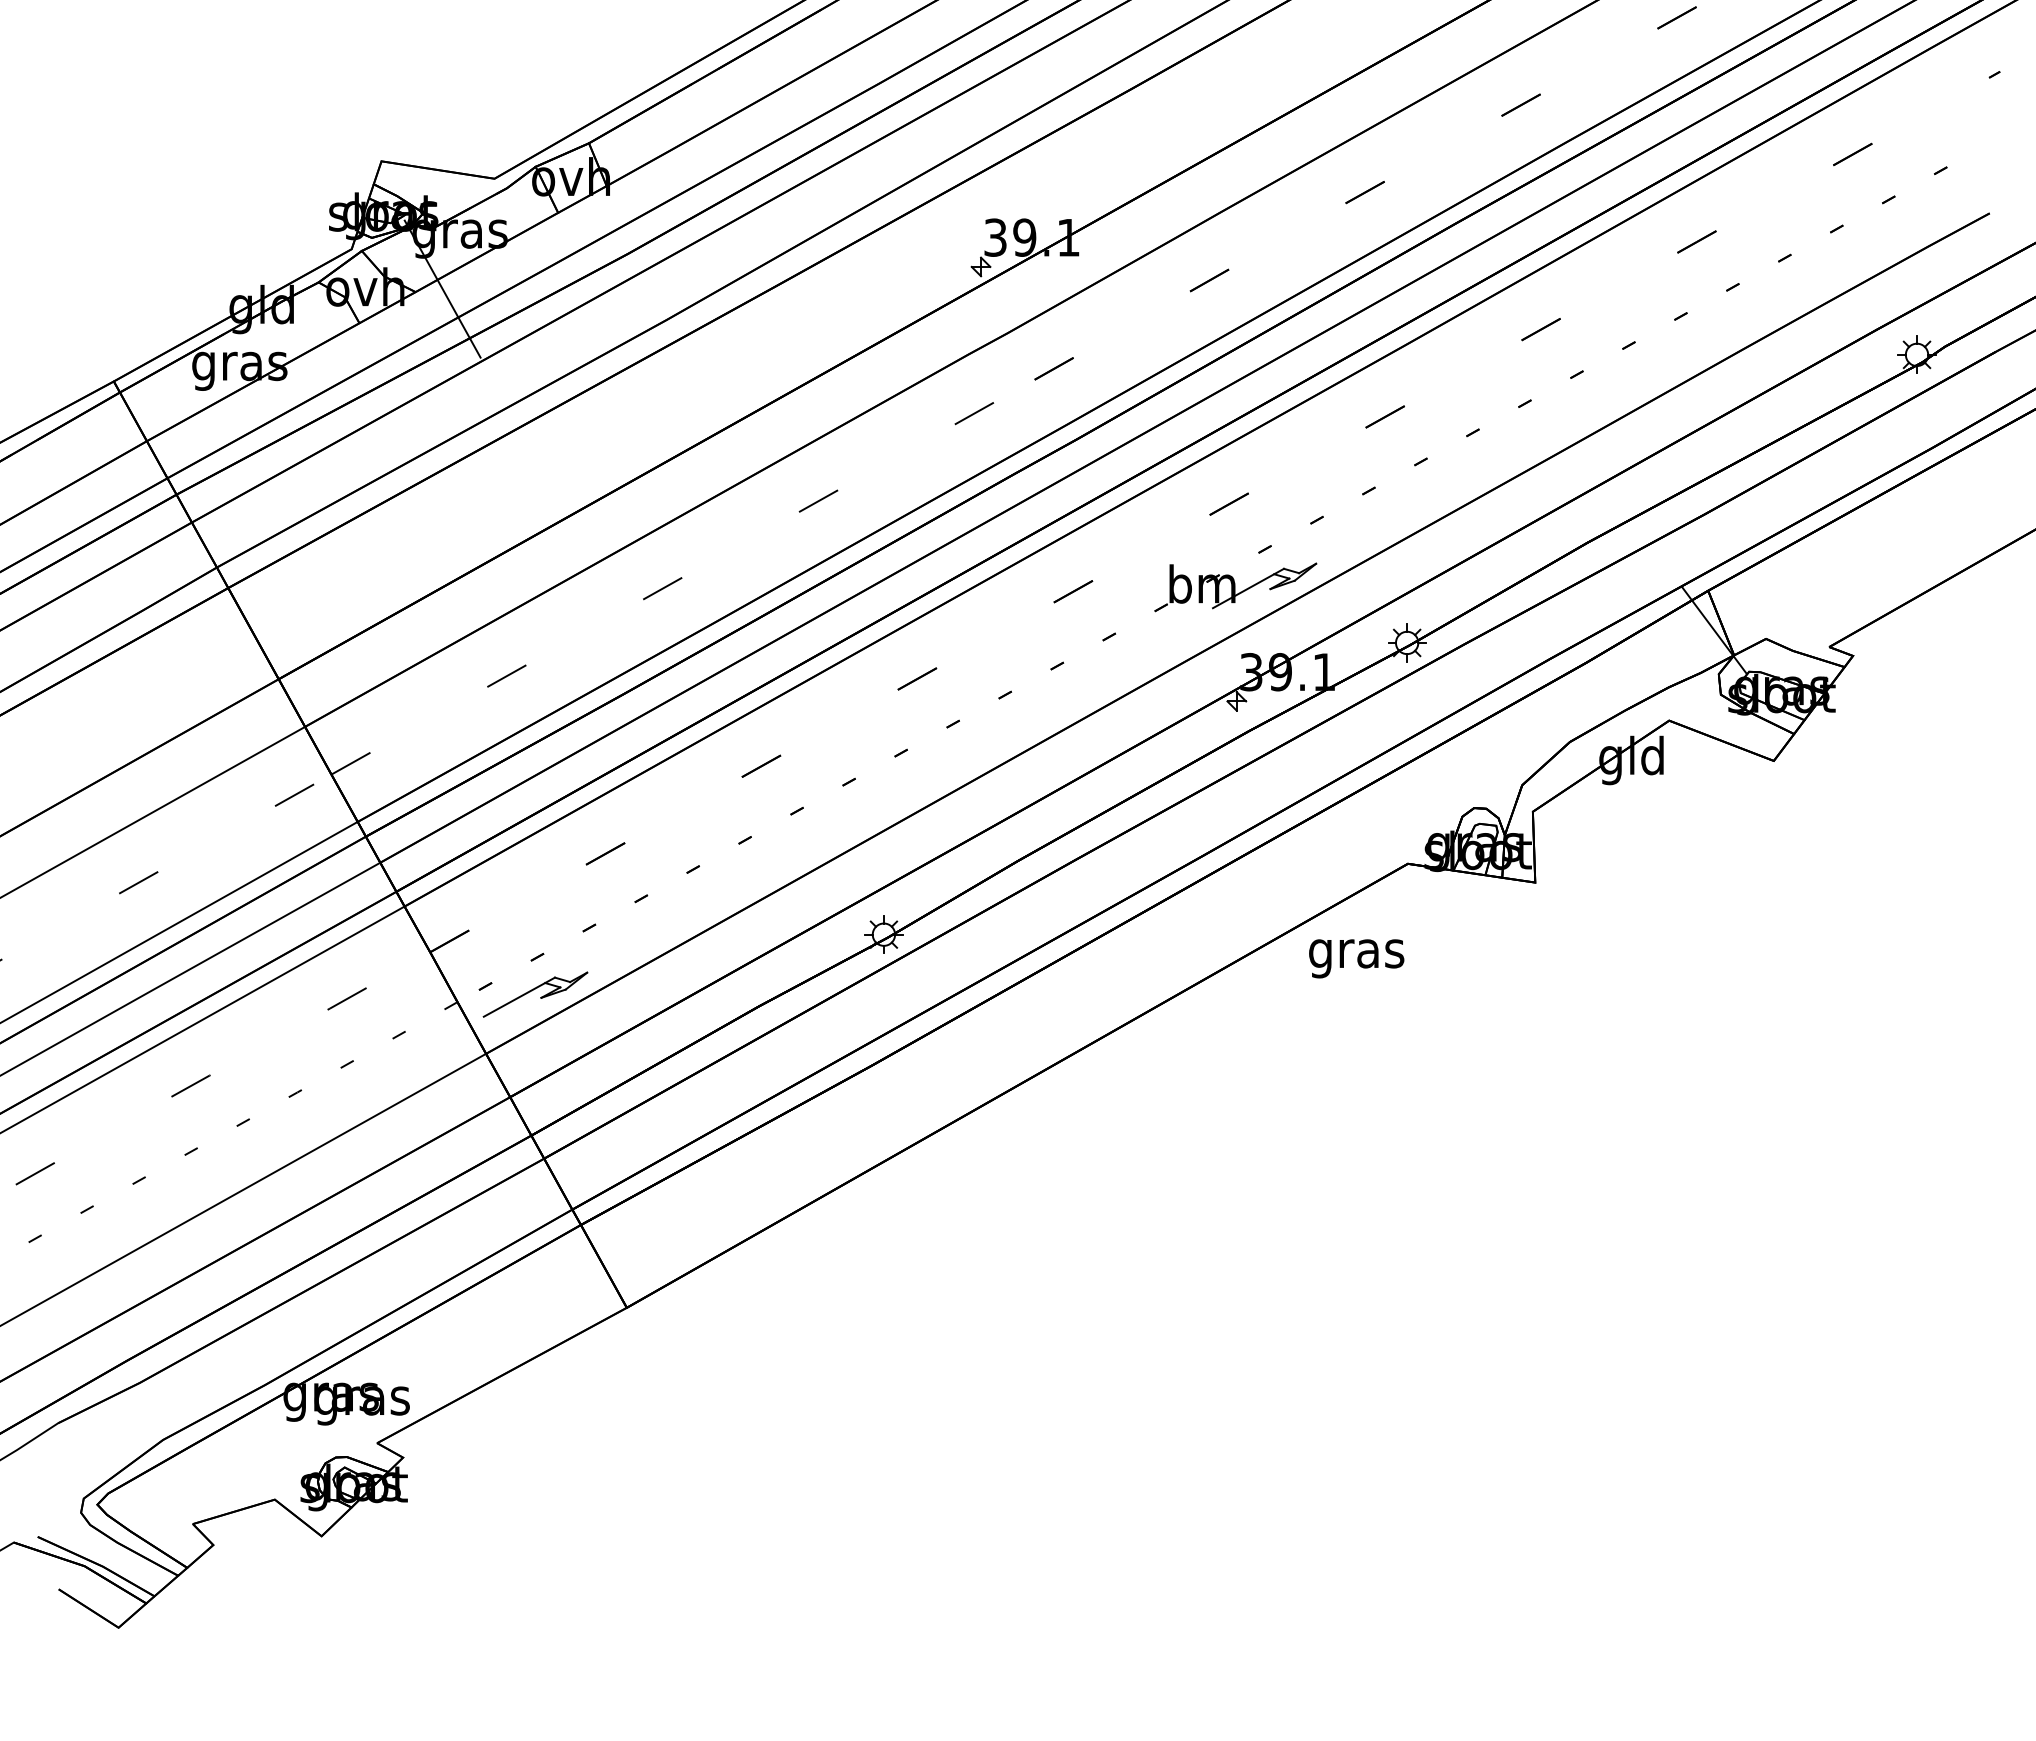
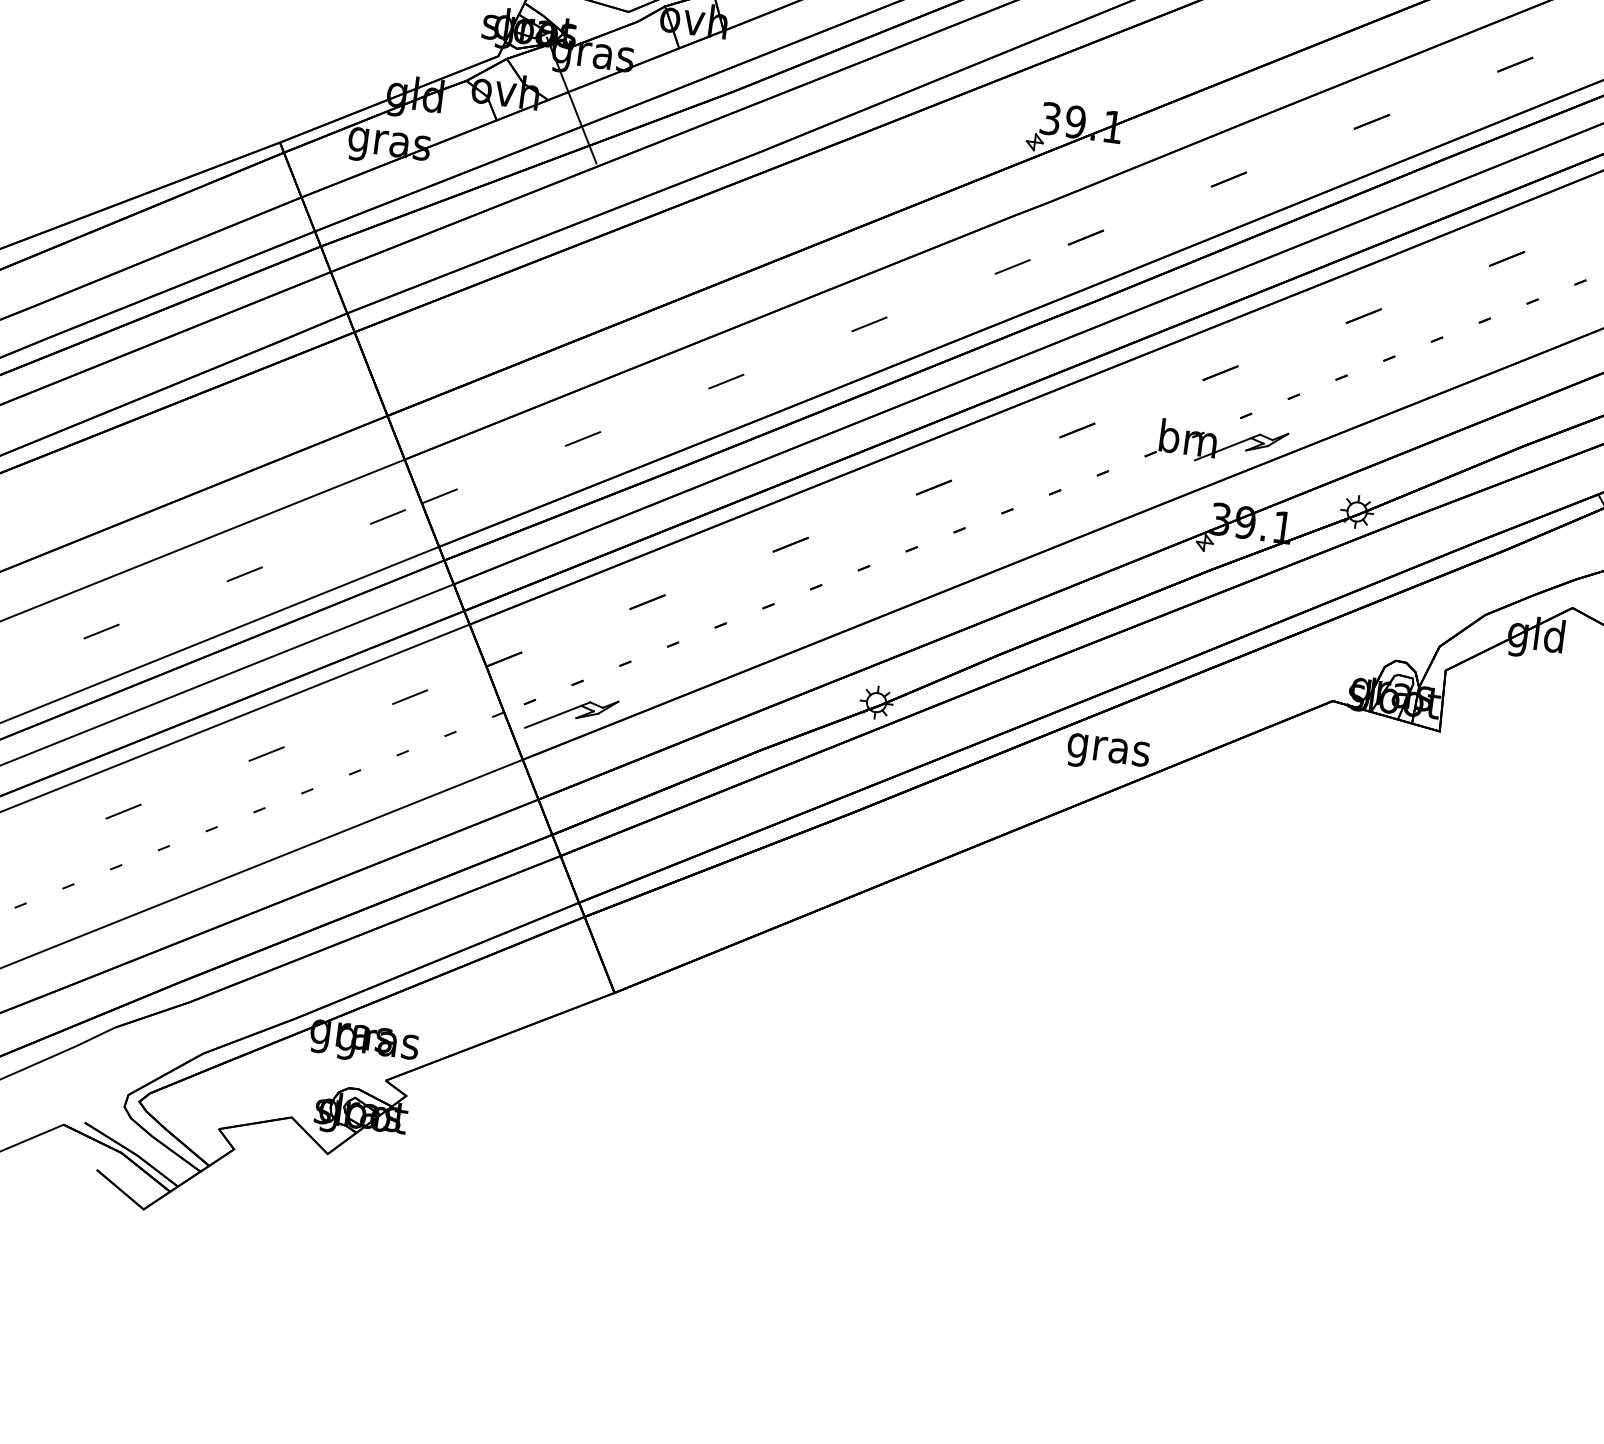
text: (1356, 958) -> (1107, 753), moved

